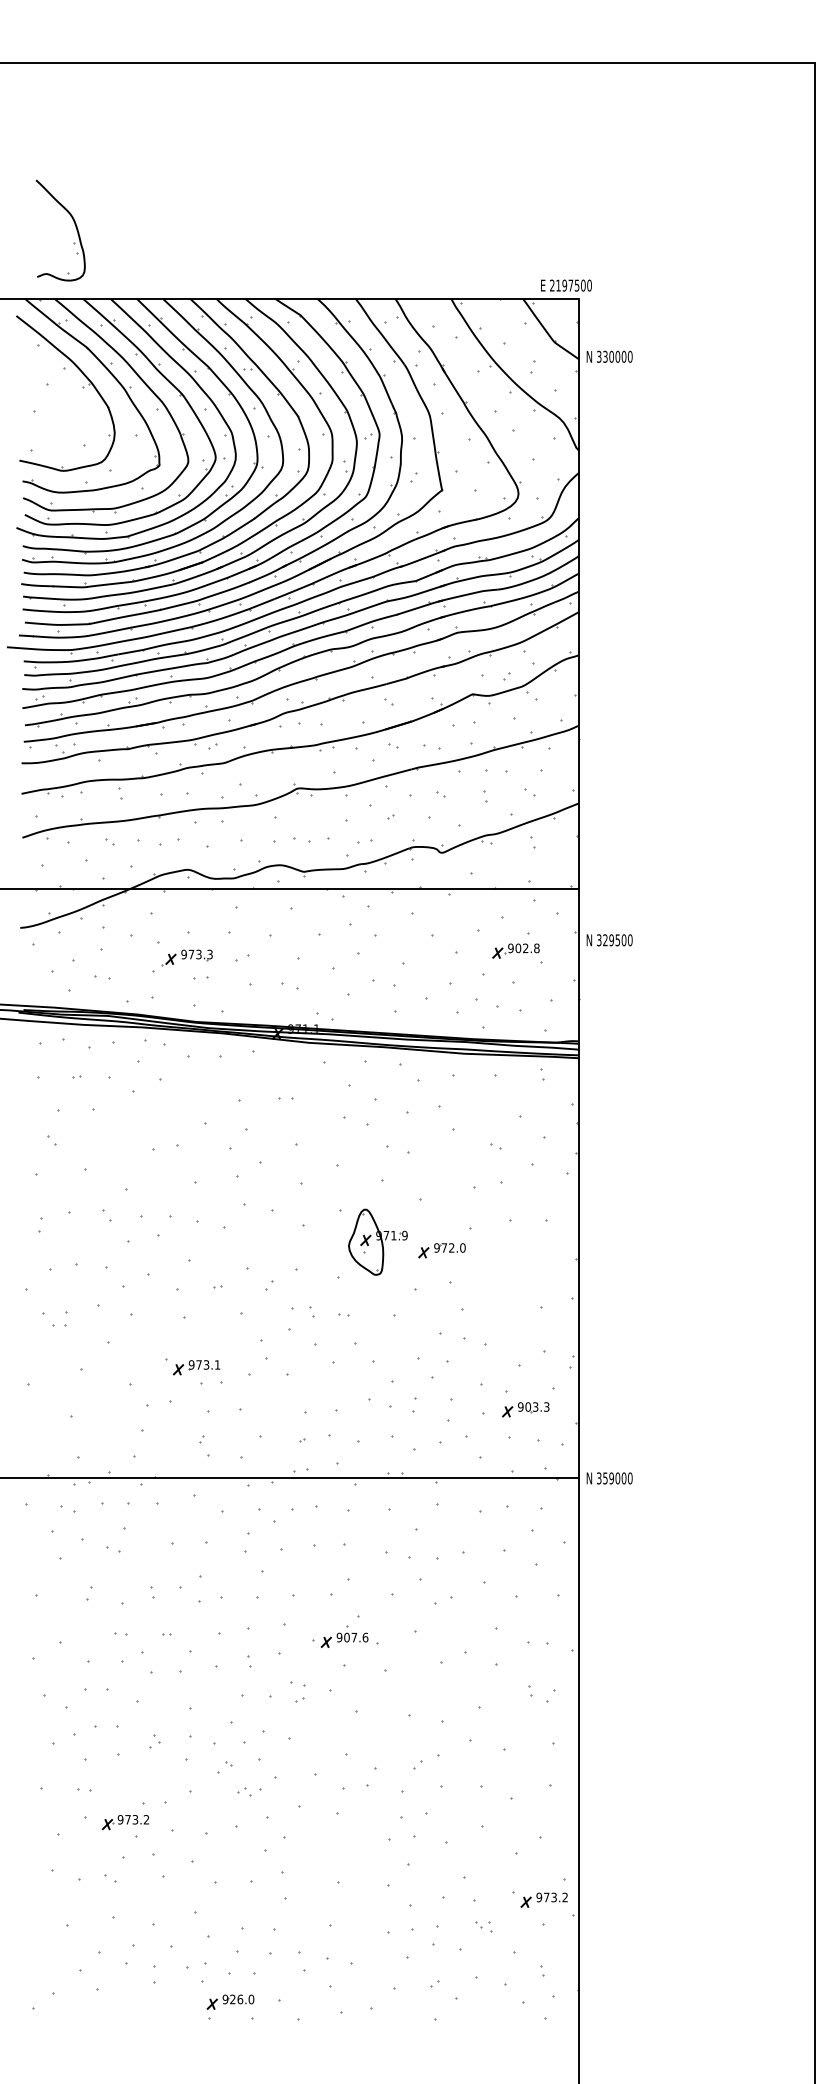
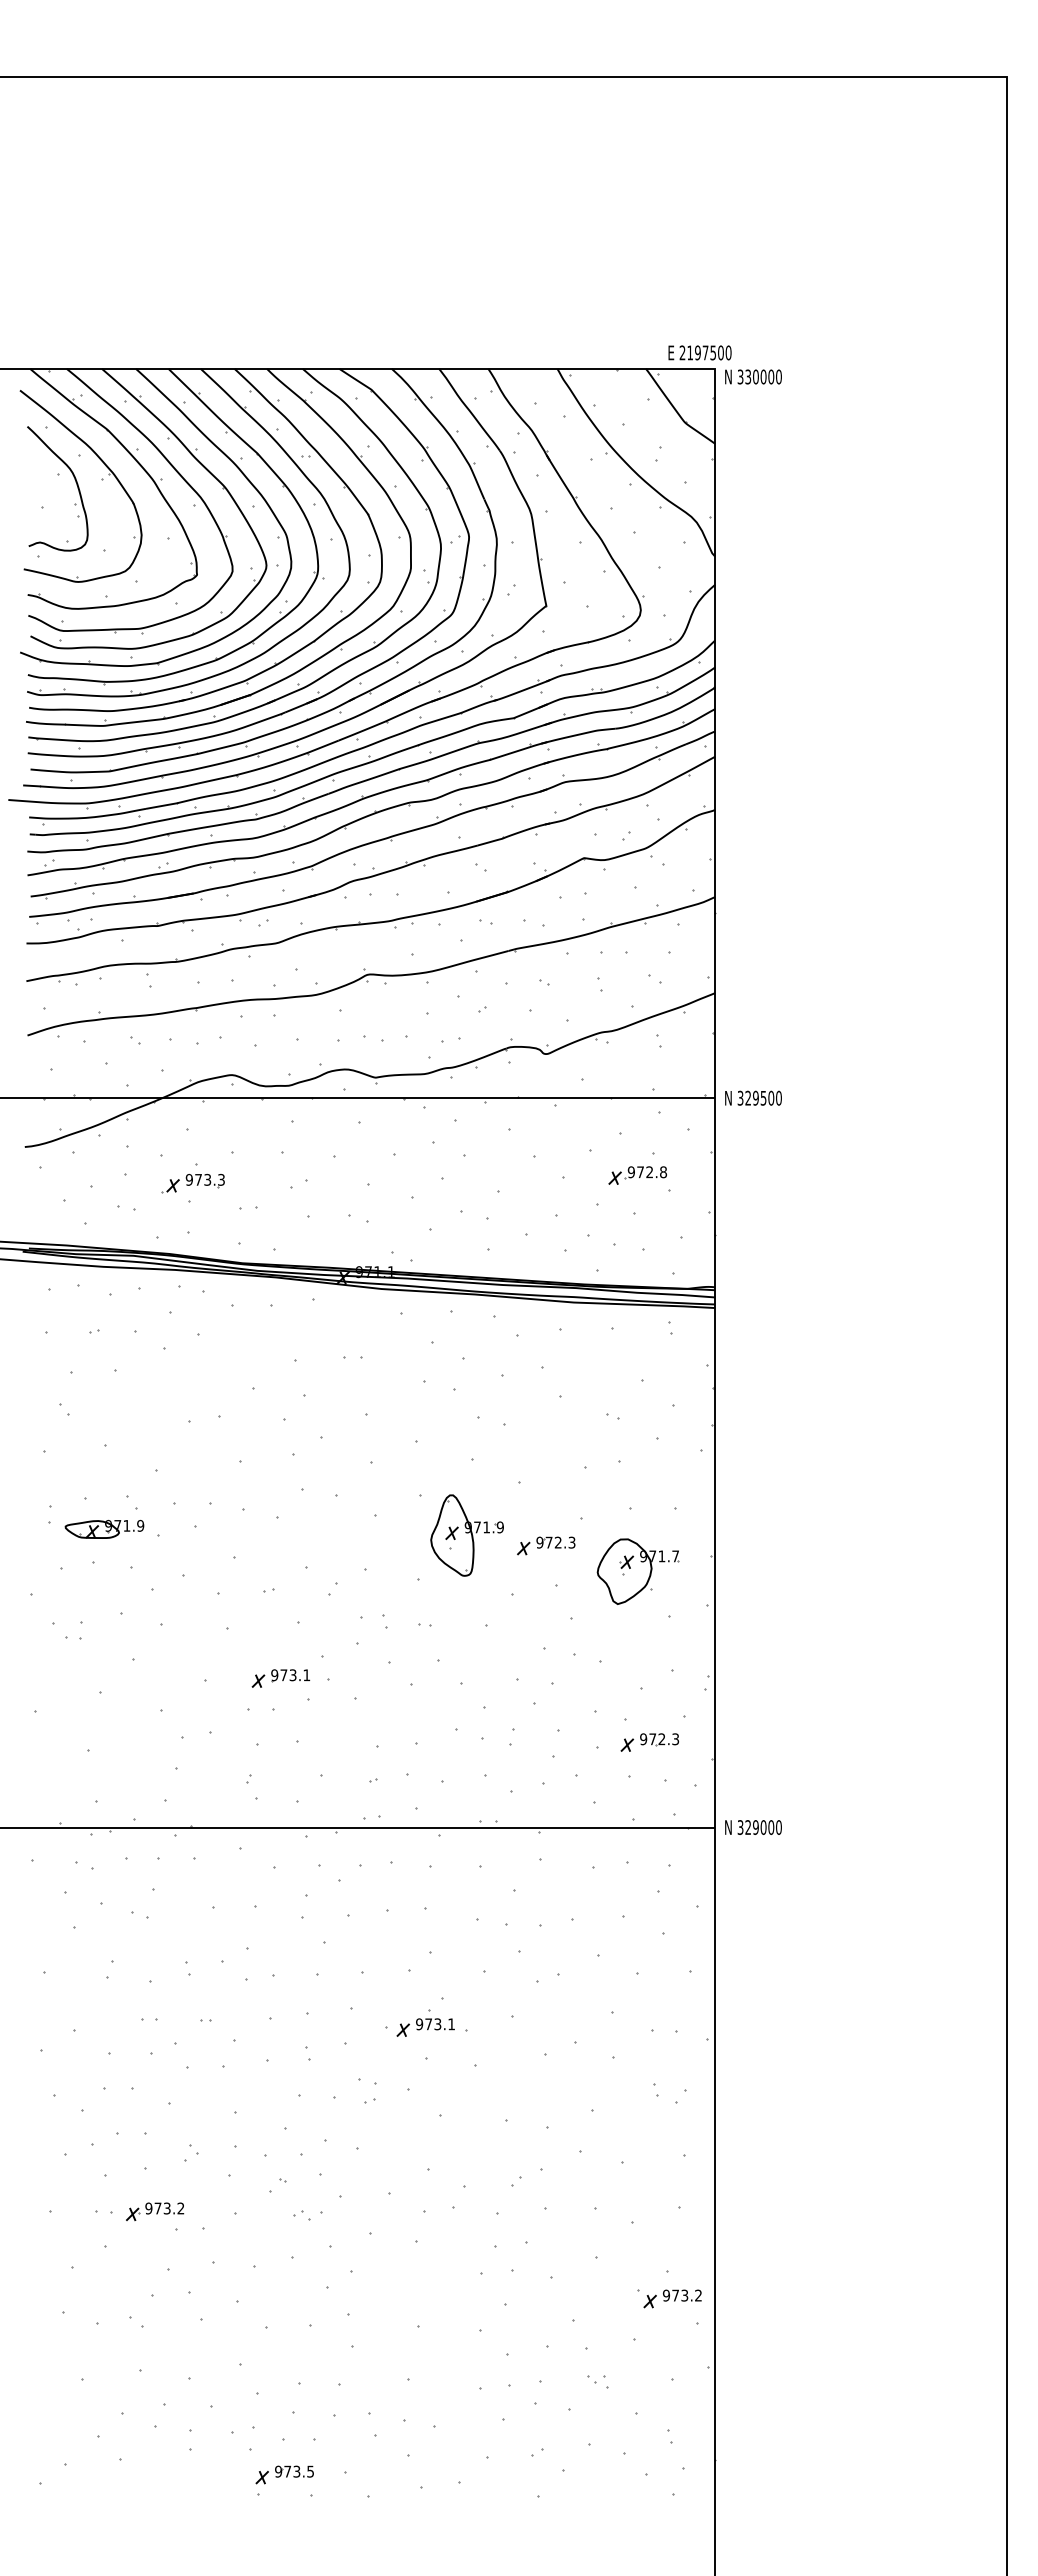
part: (75, 225) -> (75, 482), moved
text: (609, 356) -> (753, 376), moved
text: (609, 939) -> (753, 1097), moved
text: (518, 948) -> (640, 1172), 902.8 -> 972.8
part: (186, 957) -> (192, 1183), moved
part: (84, 1237) -> (104, 1529), added
text: (462, 1247) -> (571, 1542), 972.0 -> 972.3
part: (515, 1271) -> (637, 1571), added
part: (196, 1367) -> (280, 1678), moved
text: (532, 1407) -> (657, 1739), 903.3 -> 972.3
text: (604, 1478) -> (747, 1827), 359000 -> 329000
text: (356, 1637) -> (440, 2024), 907.6 -> 973.1
part: (125, 1822) -> (155, 2211), moved
part: (544, 1899) -> (672, 2298), moved
text: (242, 1999) -> (299, 2471), 926.0 -> 973.5

